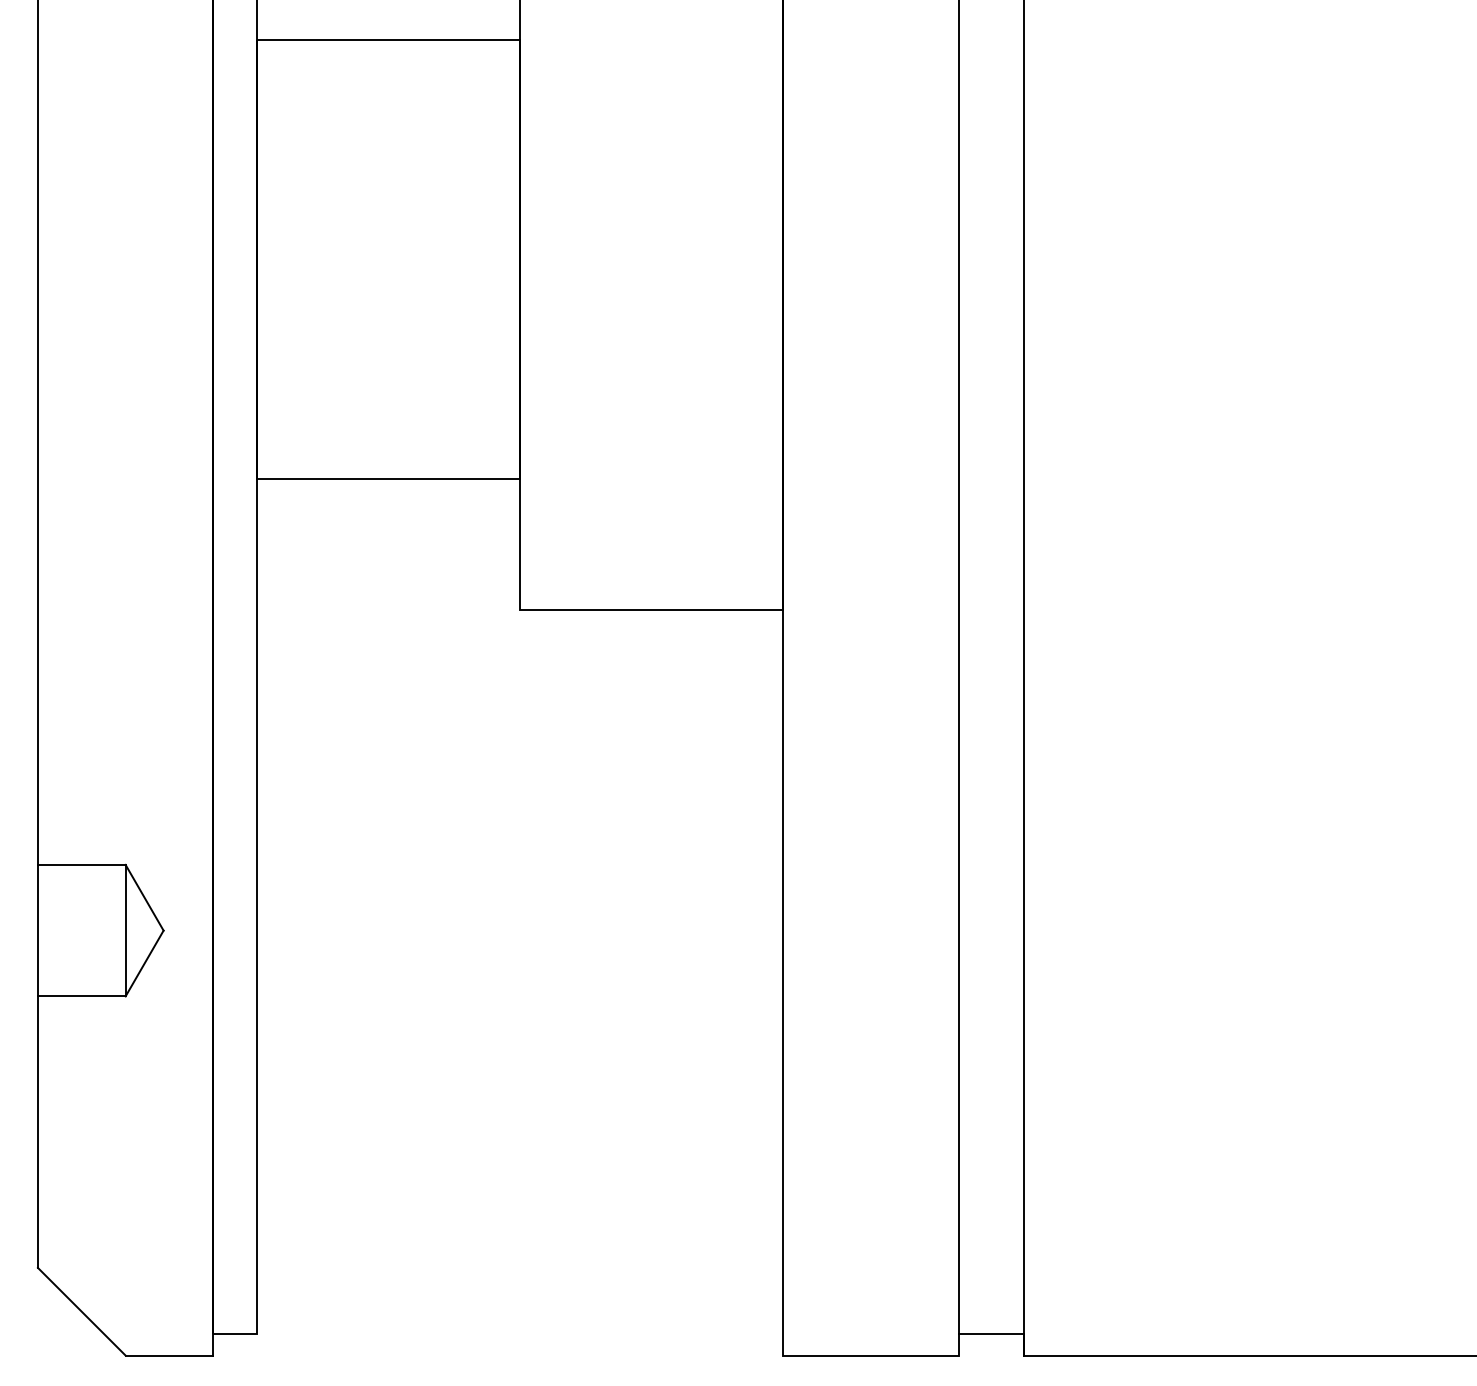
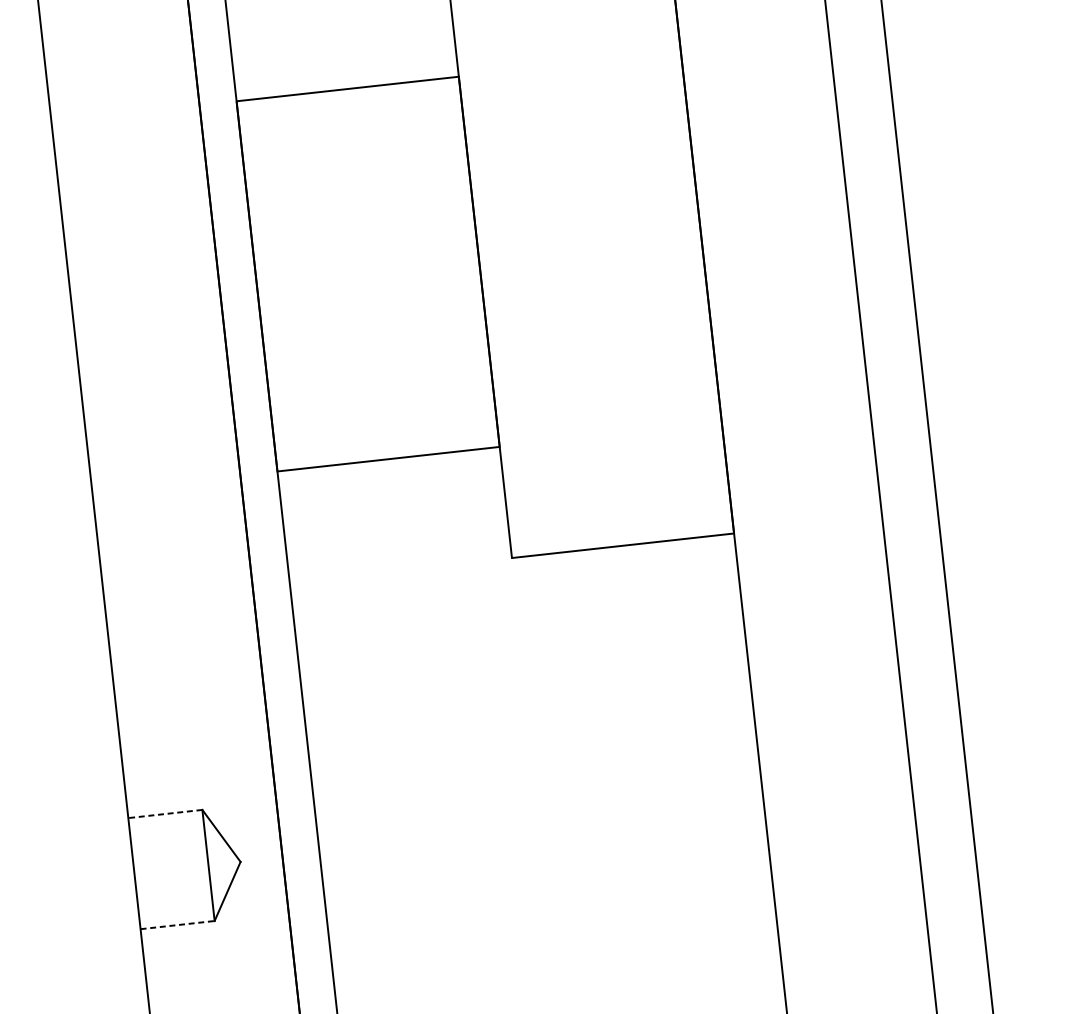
line: (81, 864) -> (165, 813), solid -> dashed
line: (81, 996) -> (177, 925), solid -> dashed

